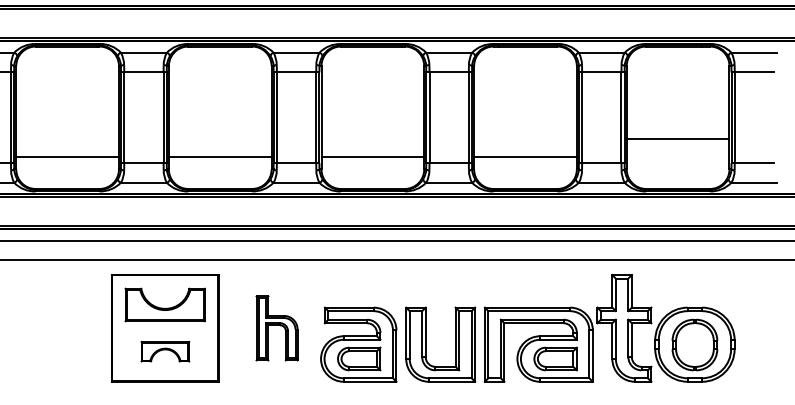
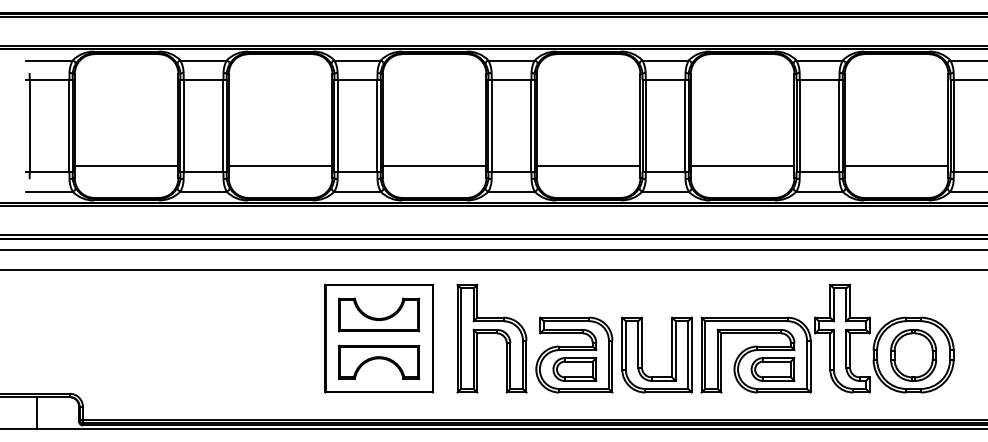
line: (677, 138) -> (896, 166), moved
part: (276, 328) -> (491, 338), size x1.67
part: (165, 351) -> (379, 361), size x1.67

